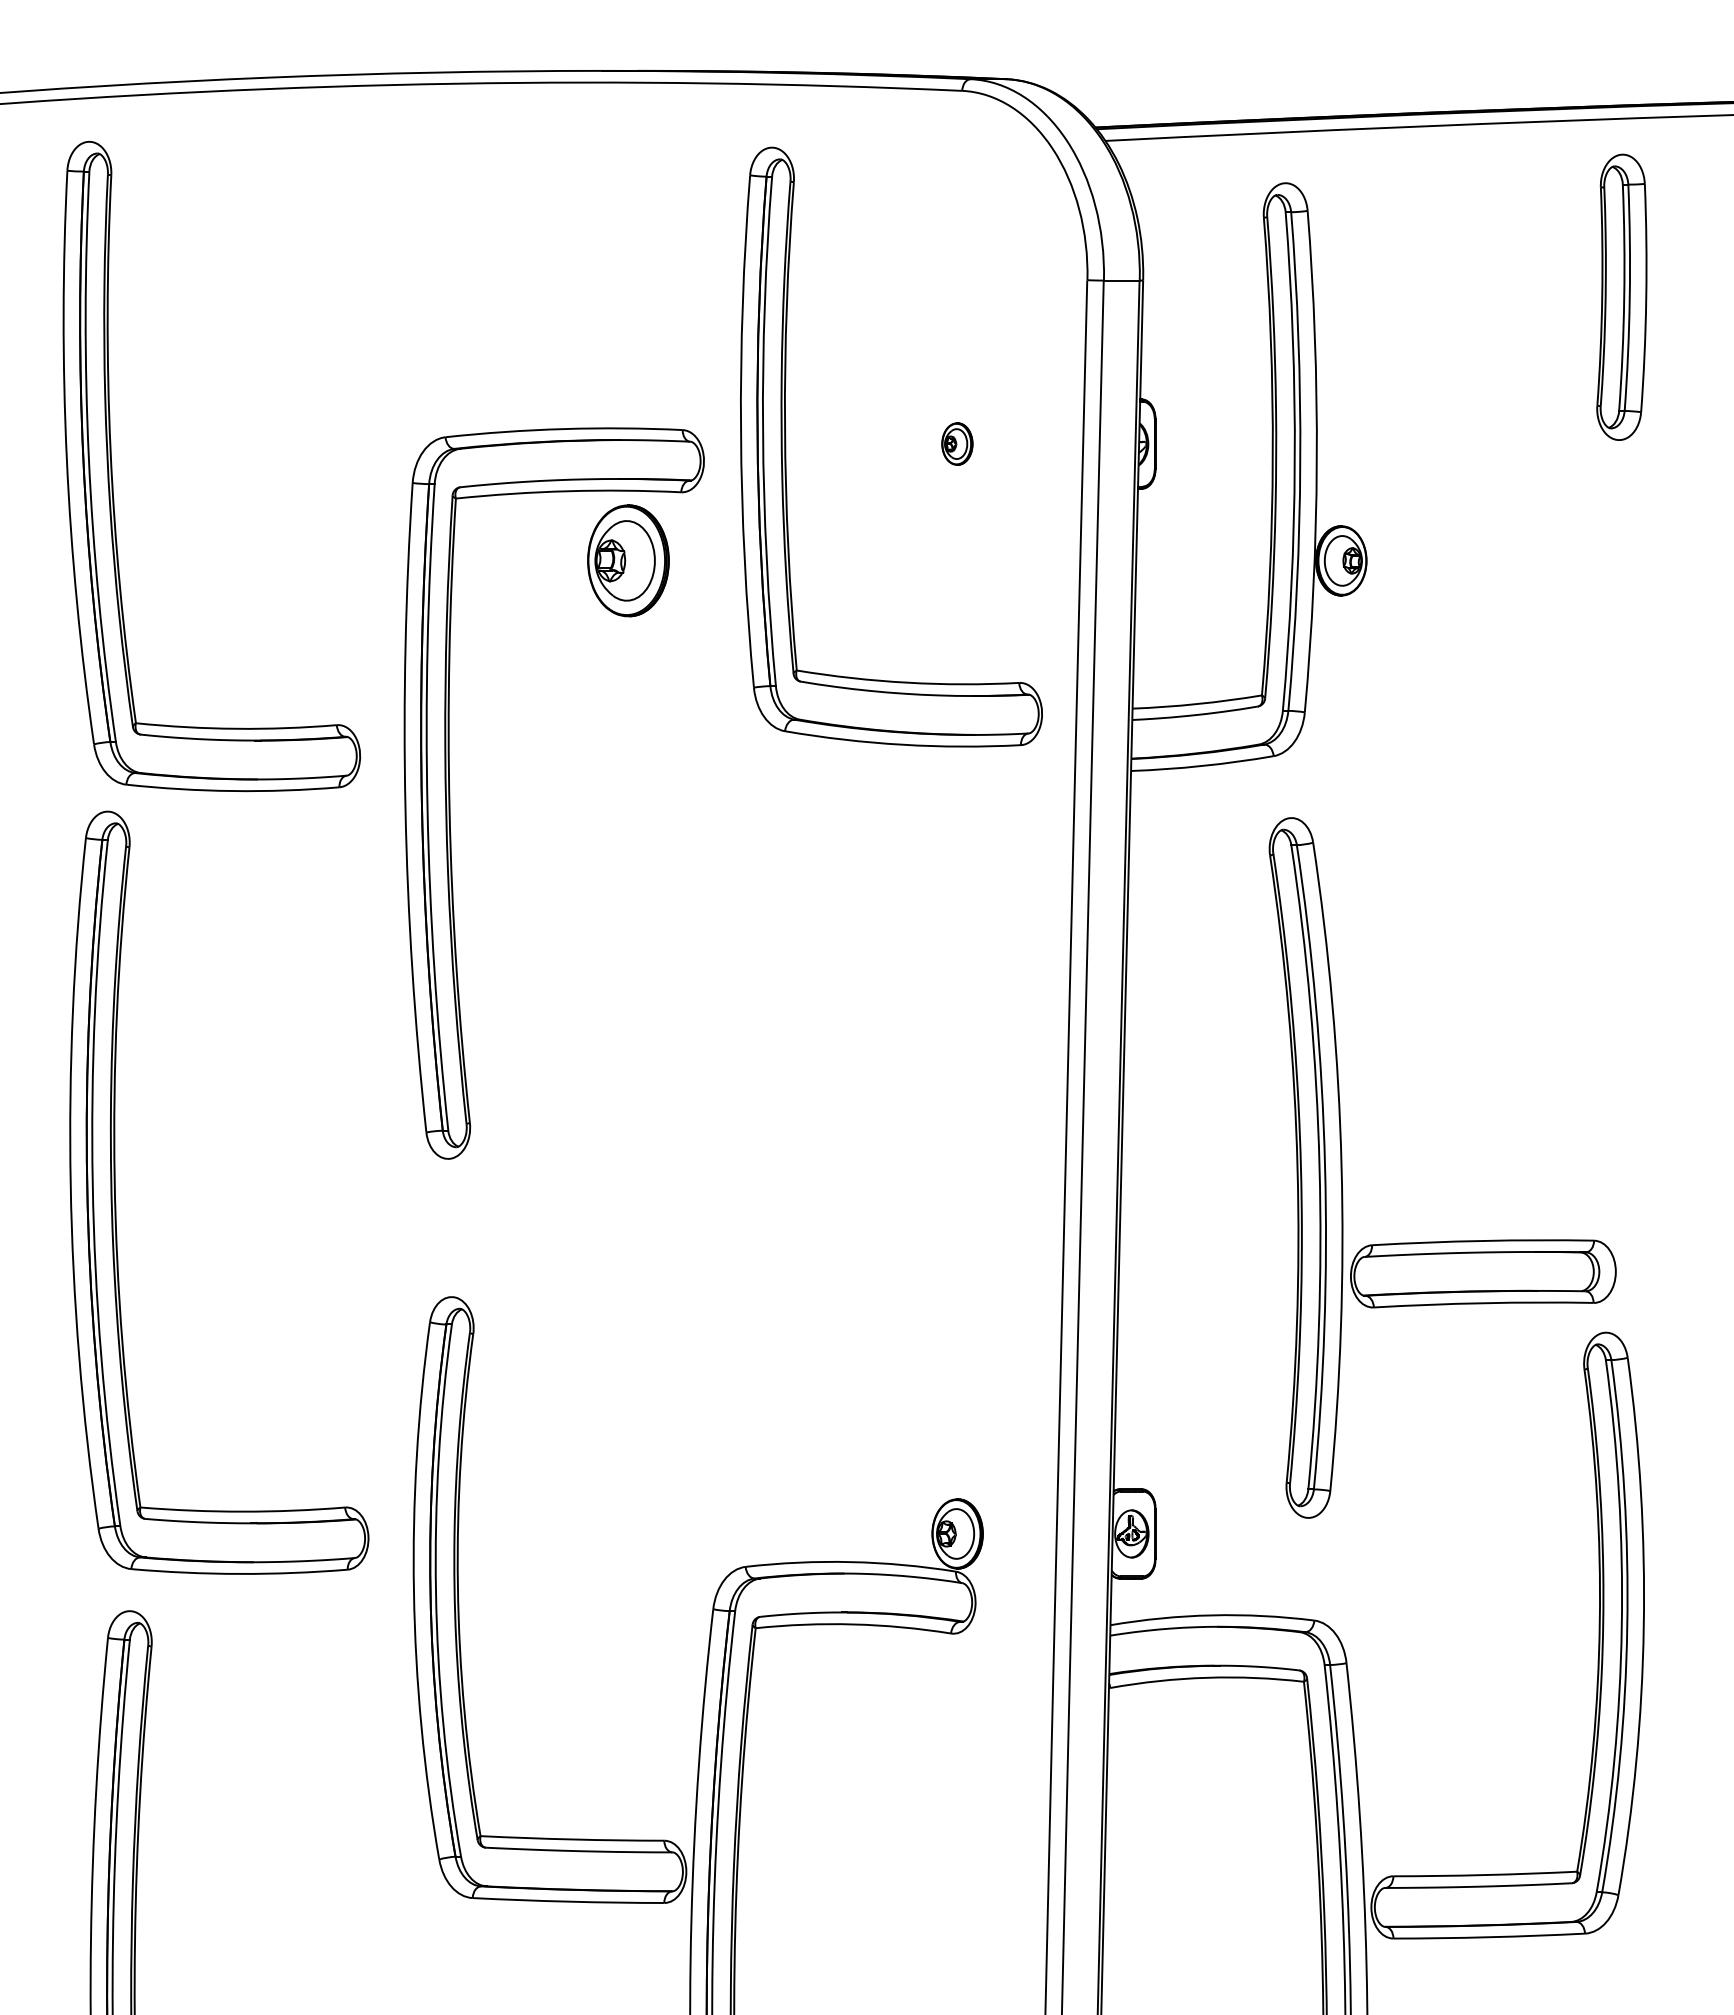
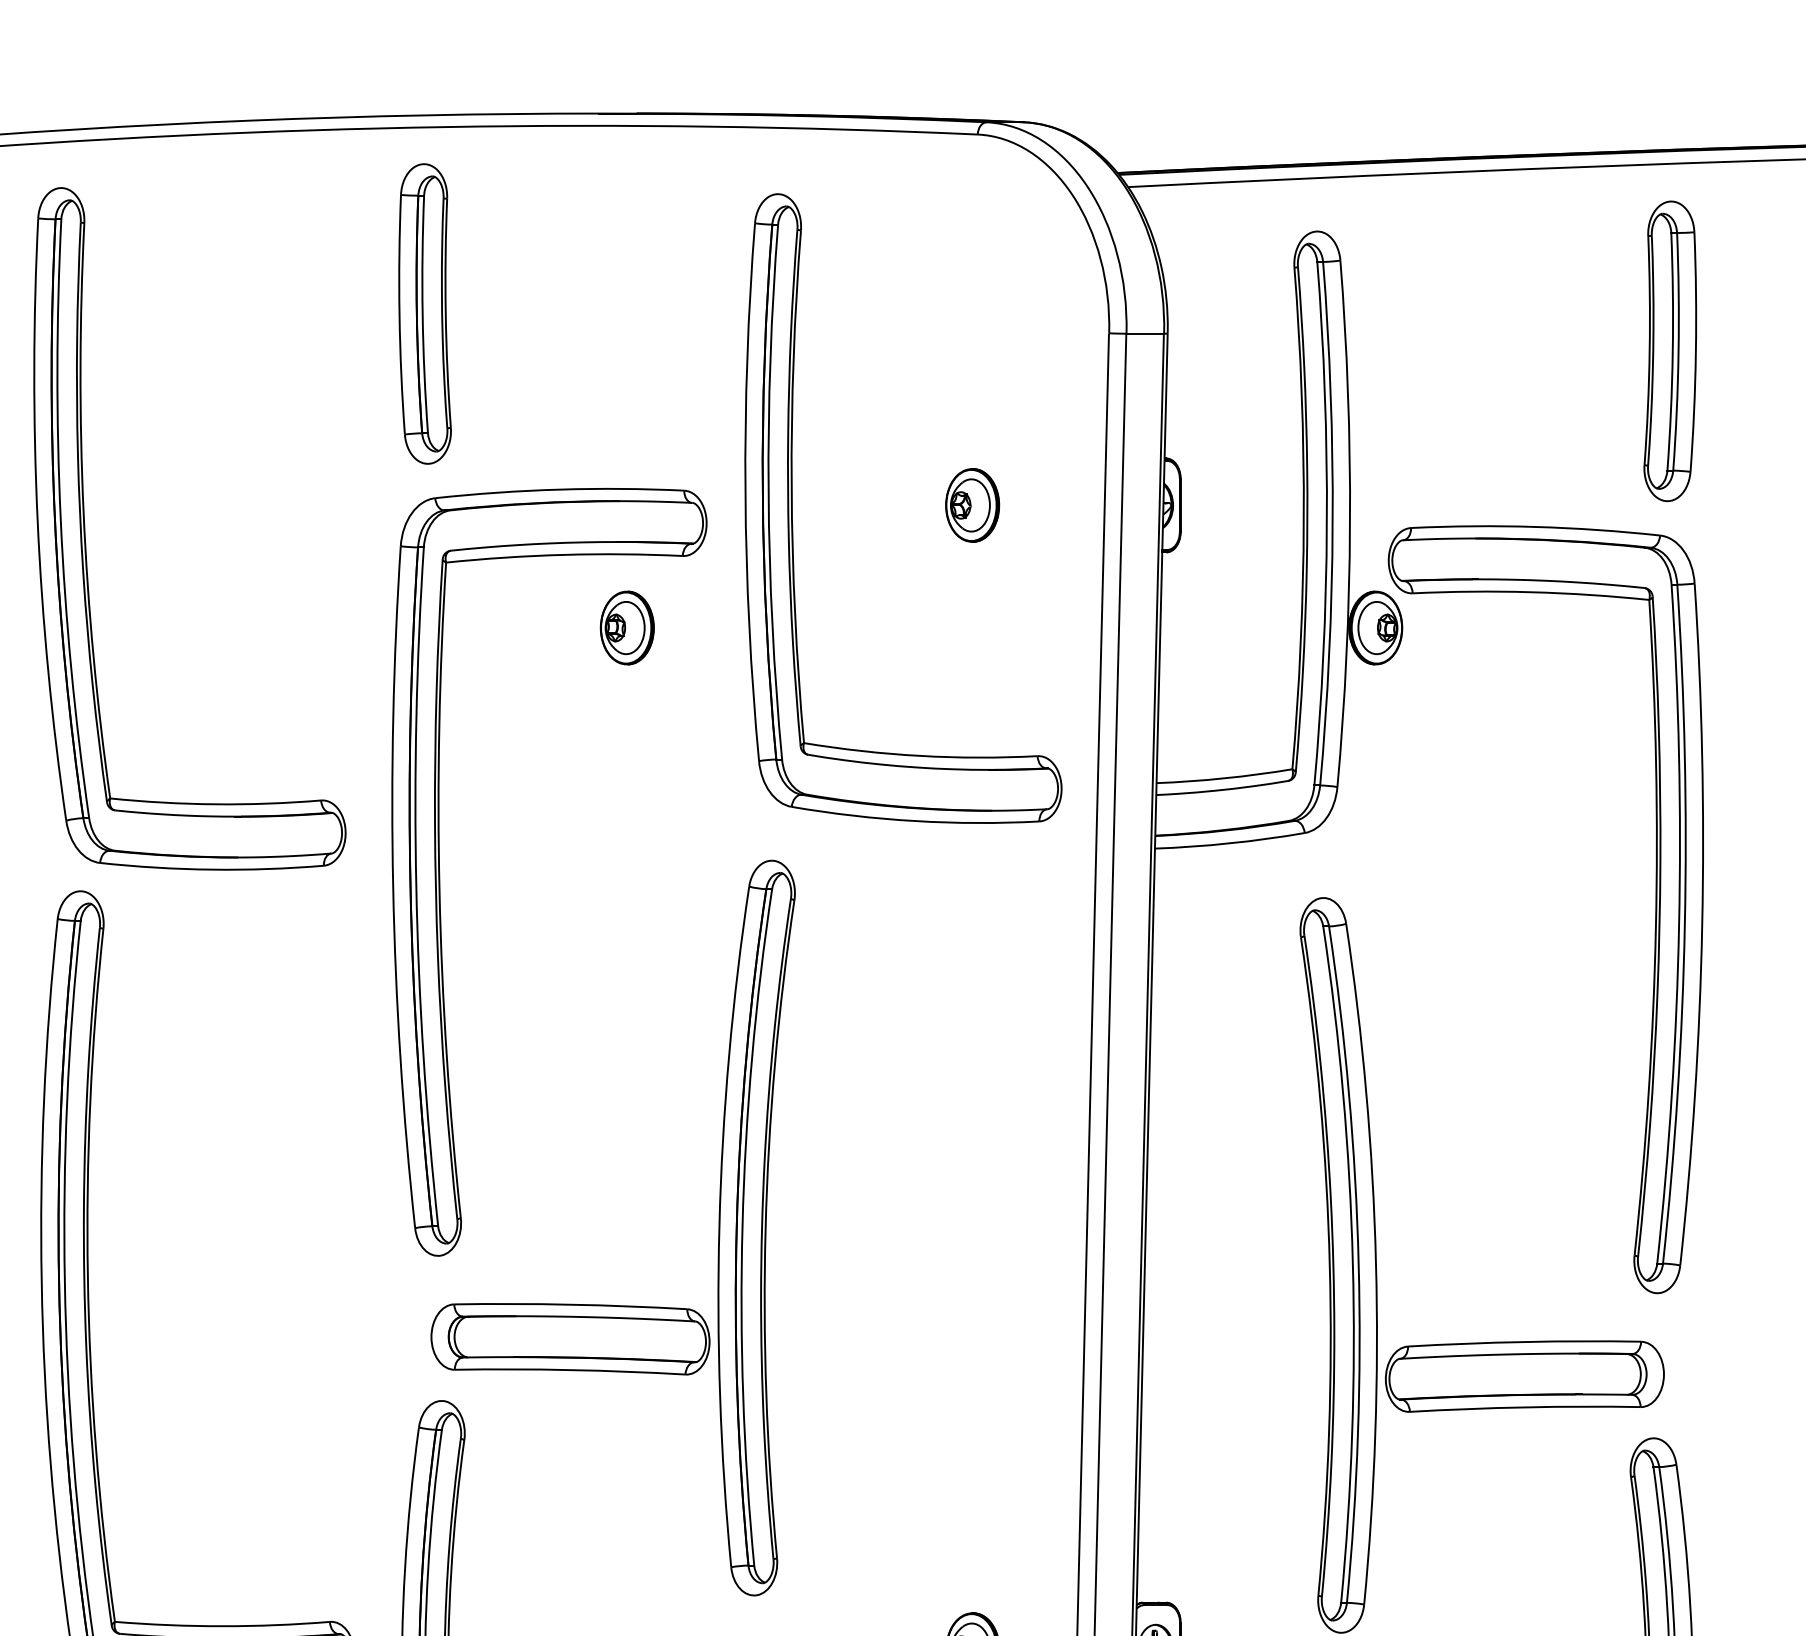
part: (435, 261) -> (424, 313), added
part: (957, 443) -> (972, 504), size x1.67
part: (628, 560) -> (627, 627), size x0.62
part: (1607, 829) -> (1655, 910), added
part: (614, 1205) -> (612, 1304), added

